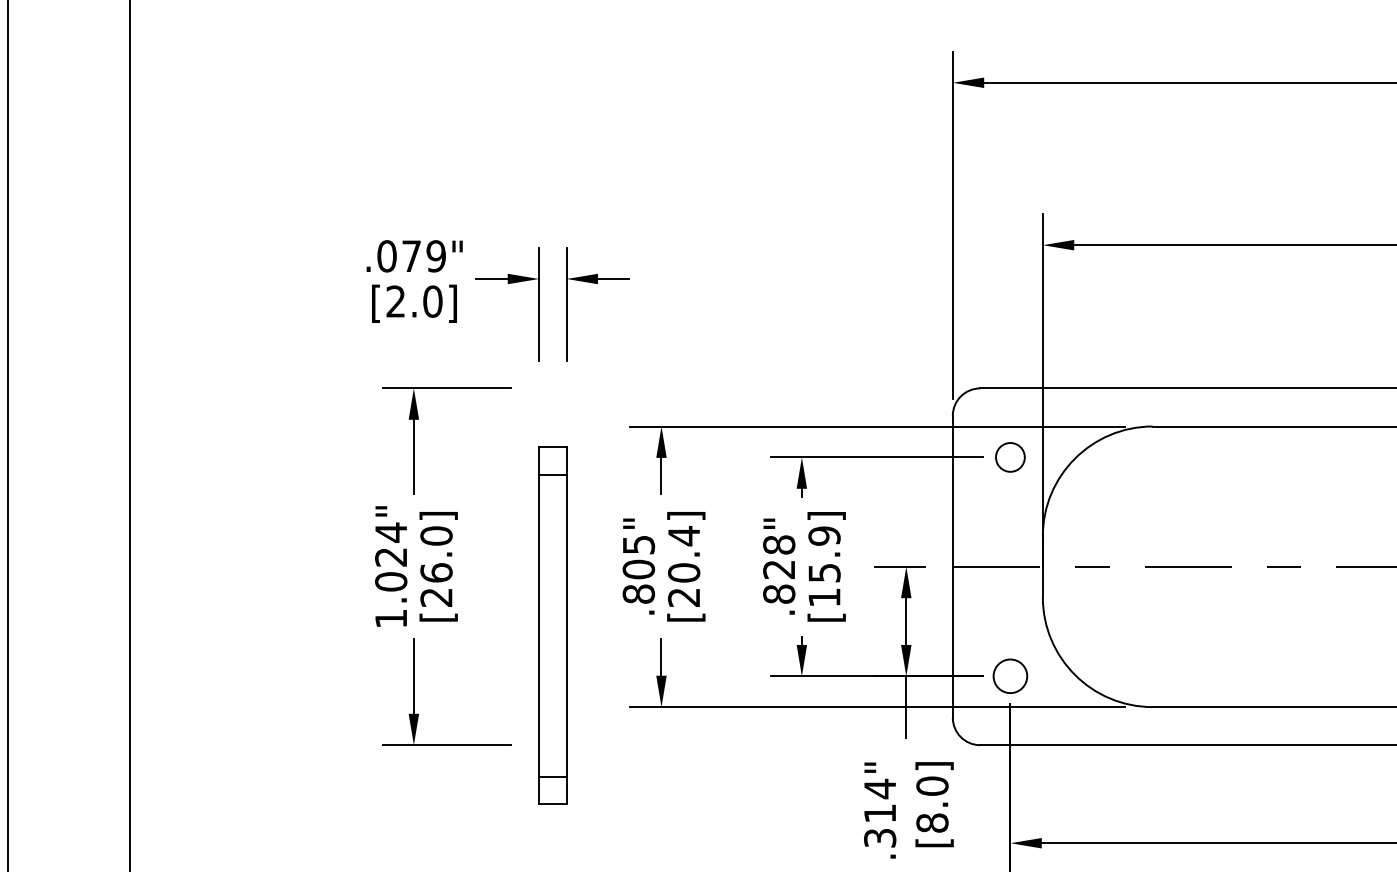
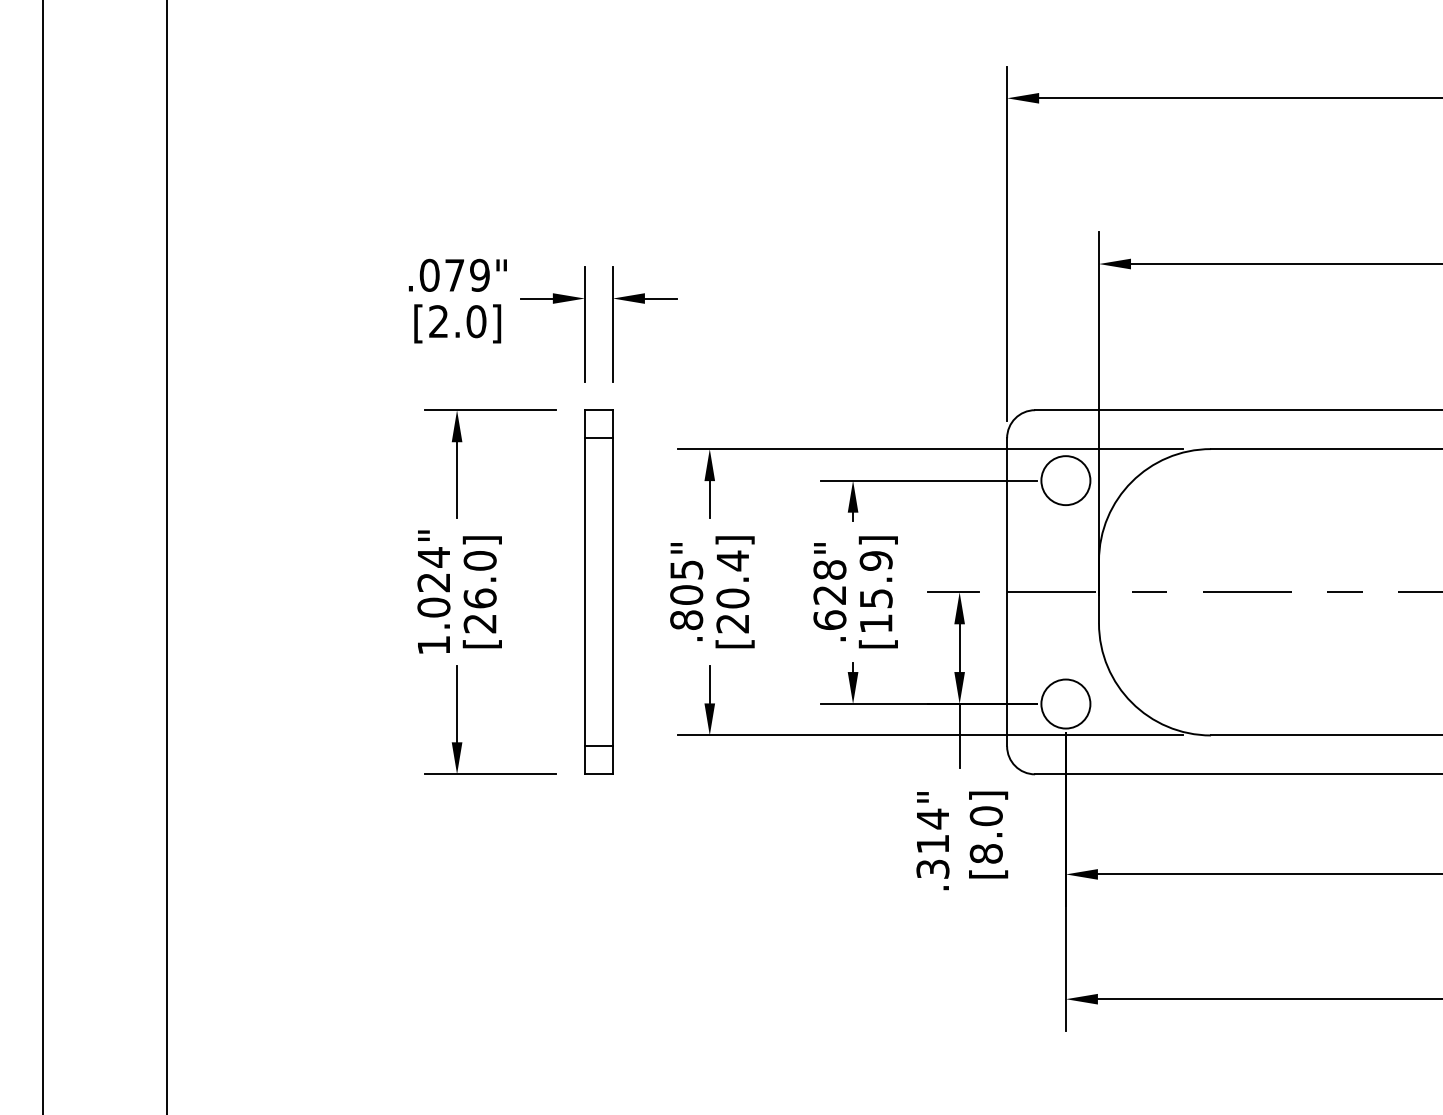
circle: (1010, 457) -> (1065, 480), size x1.67
text: (778, 594) -> (829, 620), .828" -> .628"
part: (552, 624) -> (598, 591), moved
circle: (1010, 675) -> (1065, 703), size x1.43

